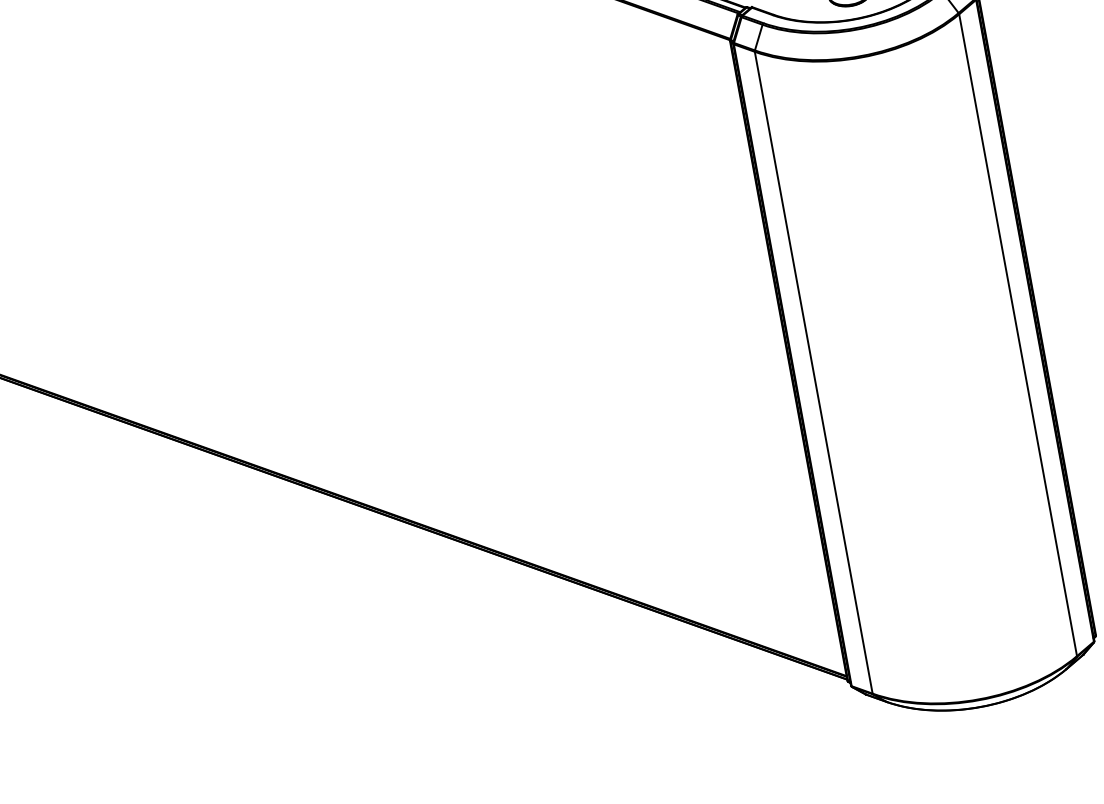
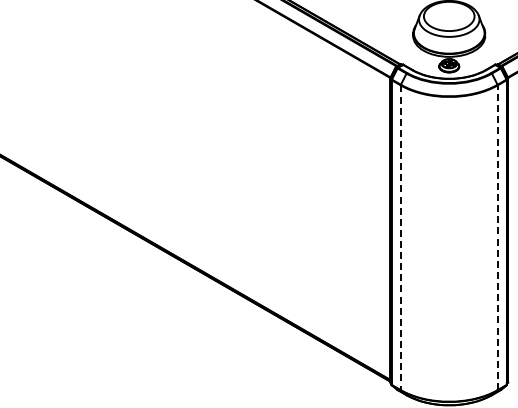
line: (1017, 334) -> (497, 237), solid -> dashed
line: (813, 374) -> (400, 238), solid -> dashed

